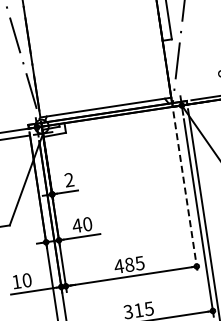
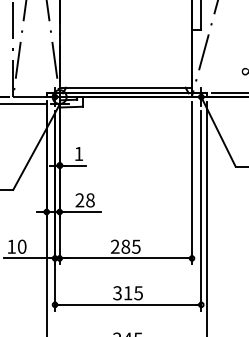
text: (68, 179) -> (78, 153), 2 -> 1
line: (186, 192) -> (192, 183), dashed -> solid
text: (81, 225) -> (84, 200), 40 -> 28
text: (118, 266) -> (114, 246), 485 -> 285

